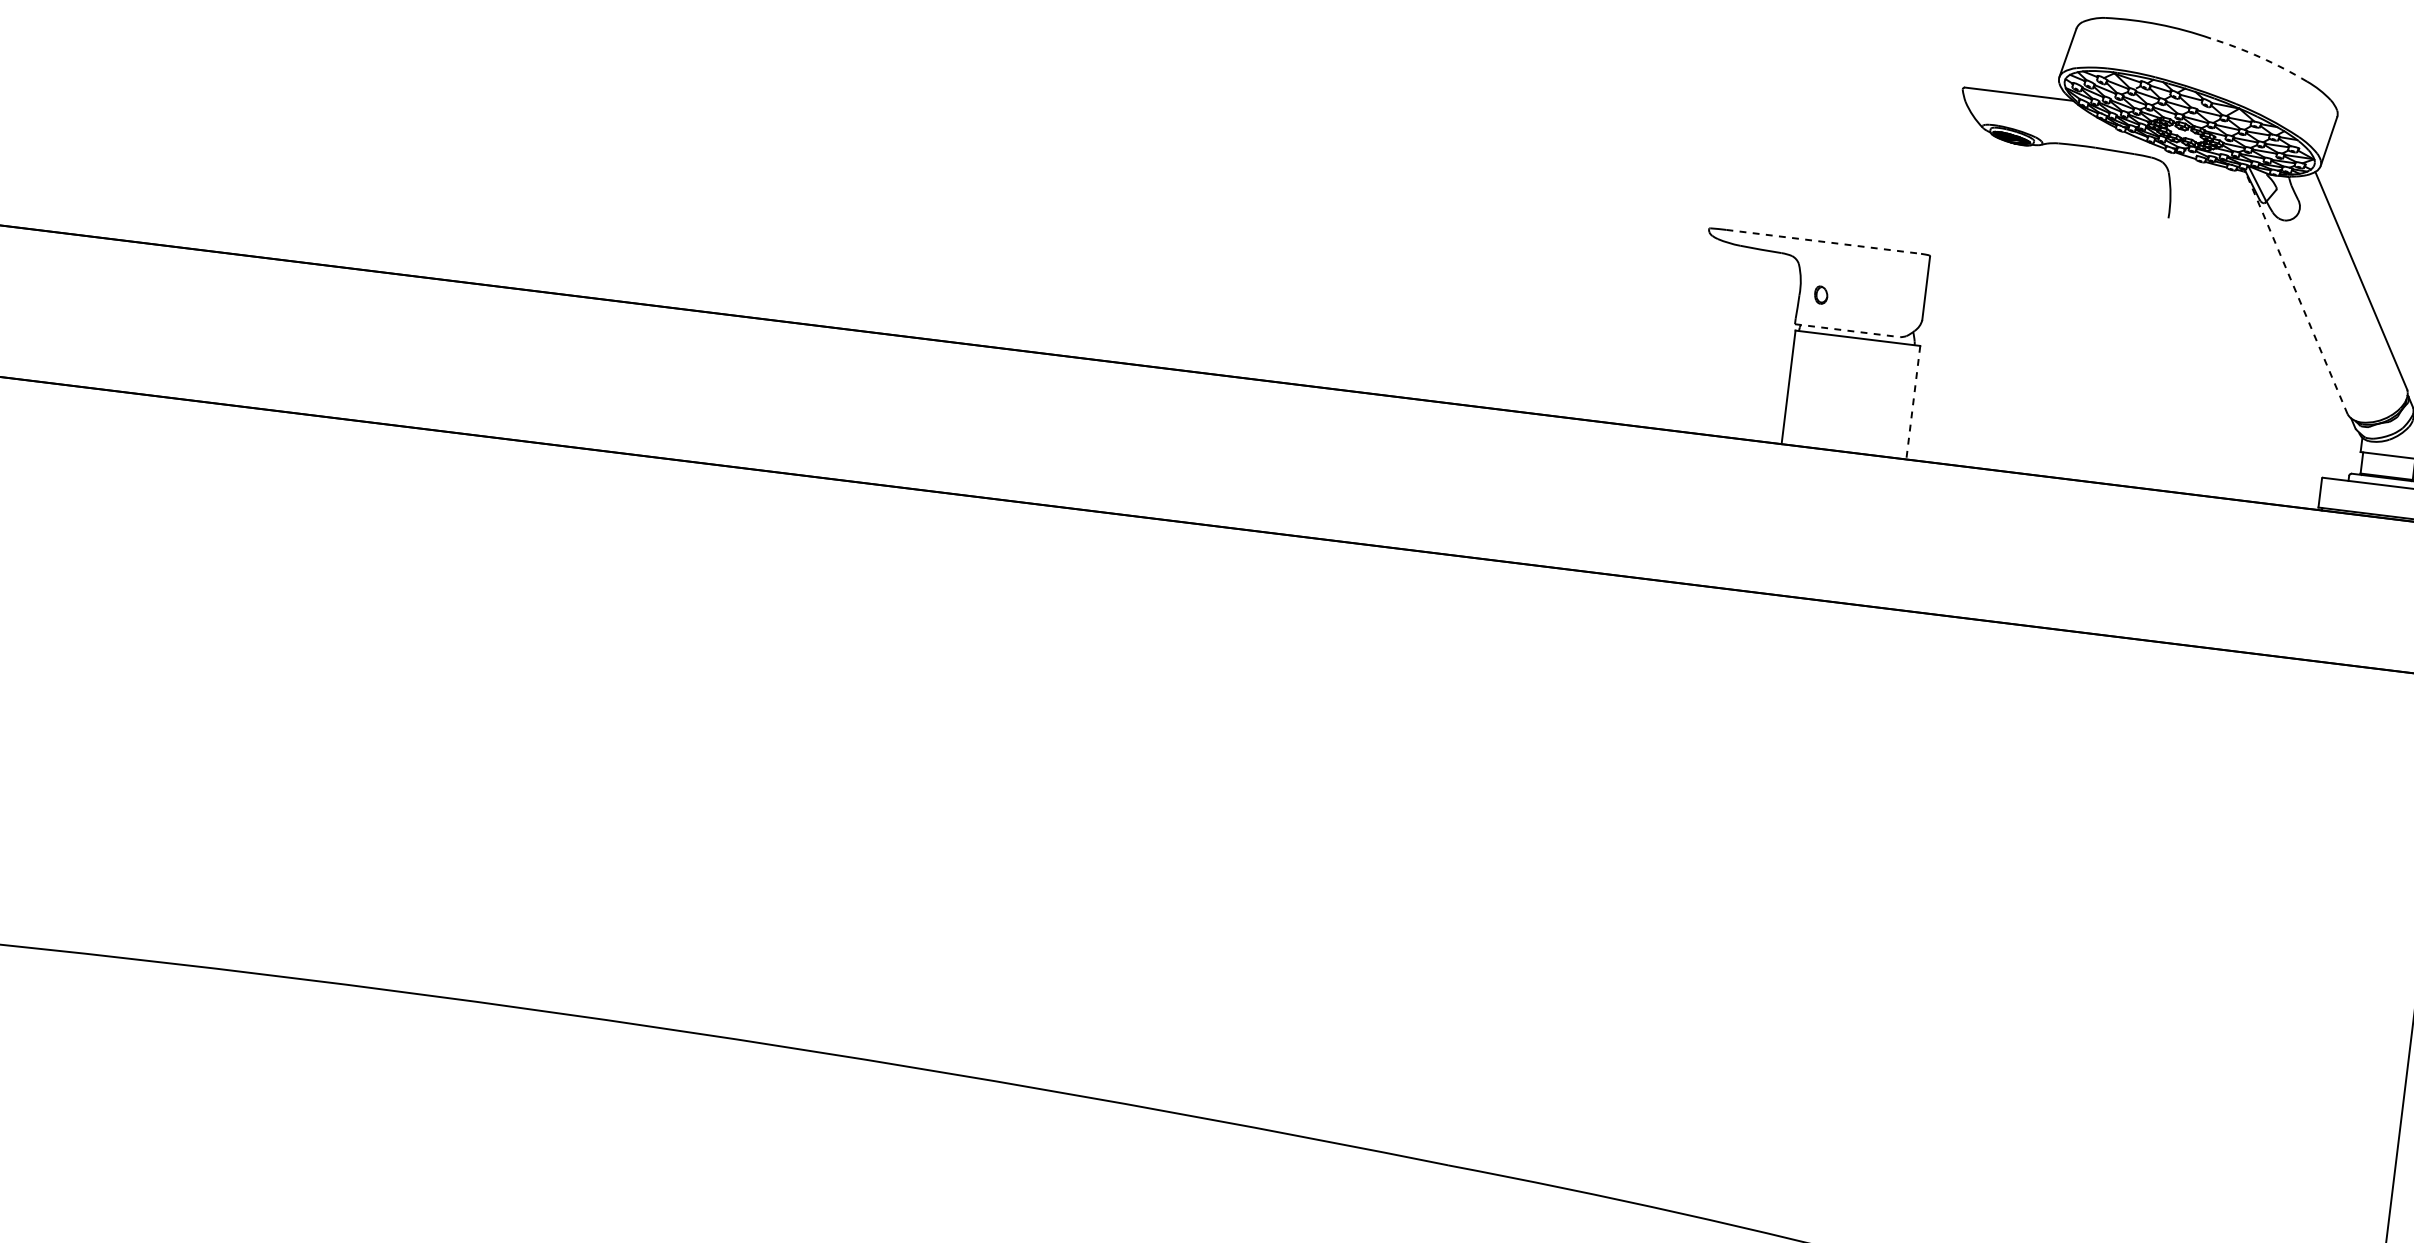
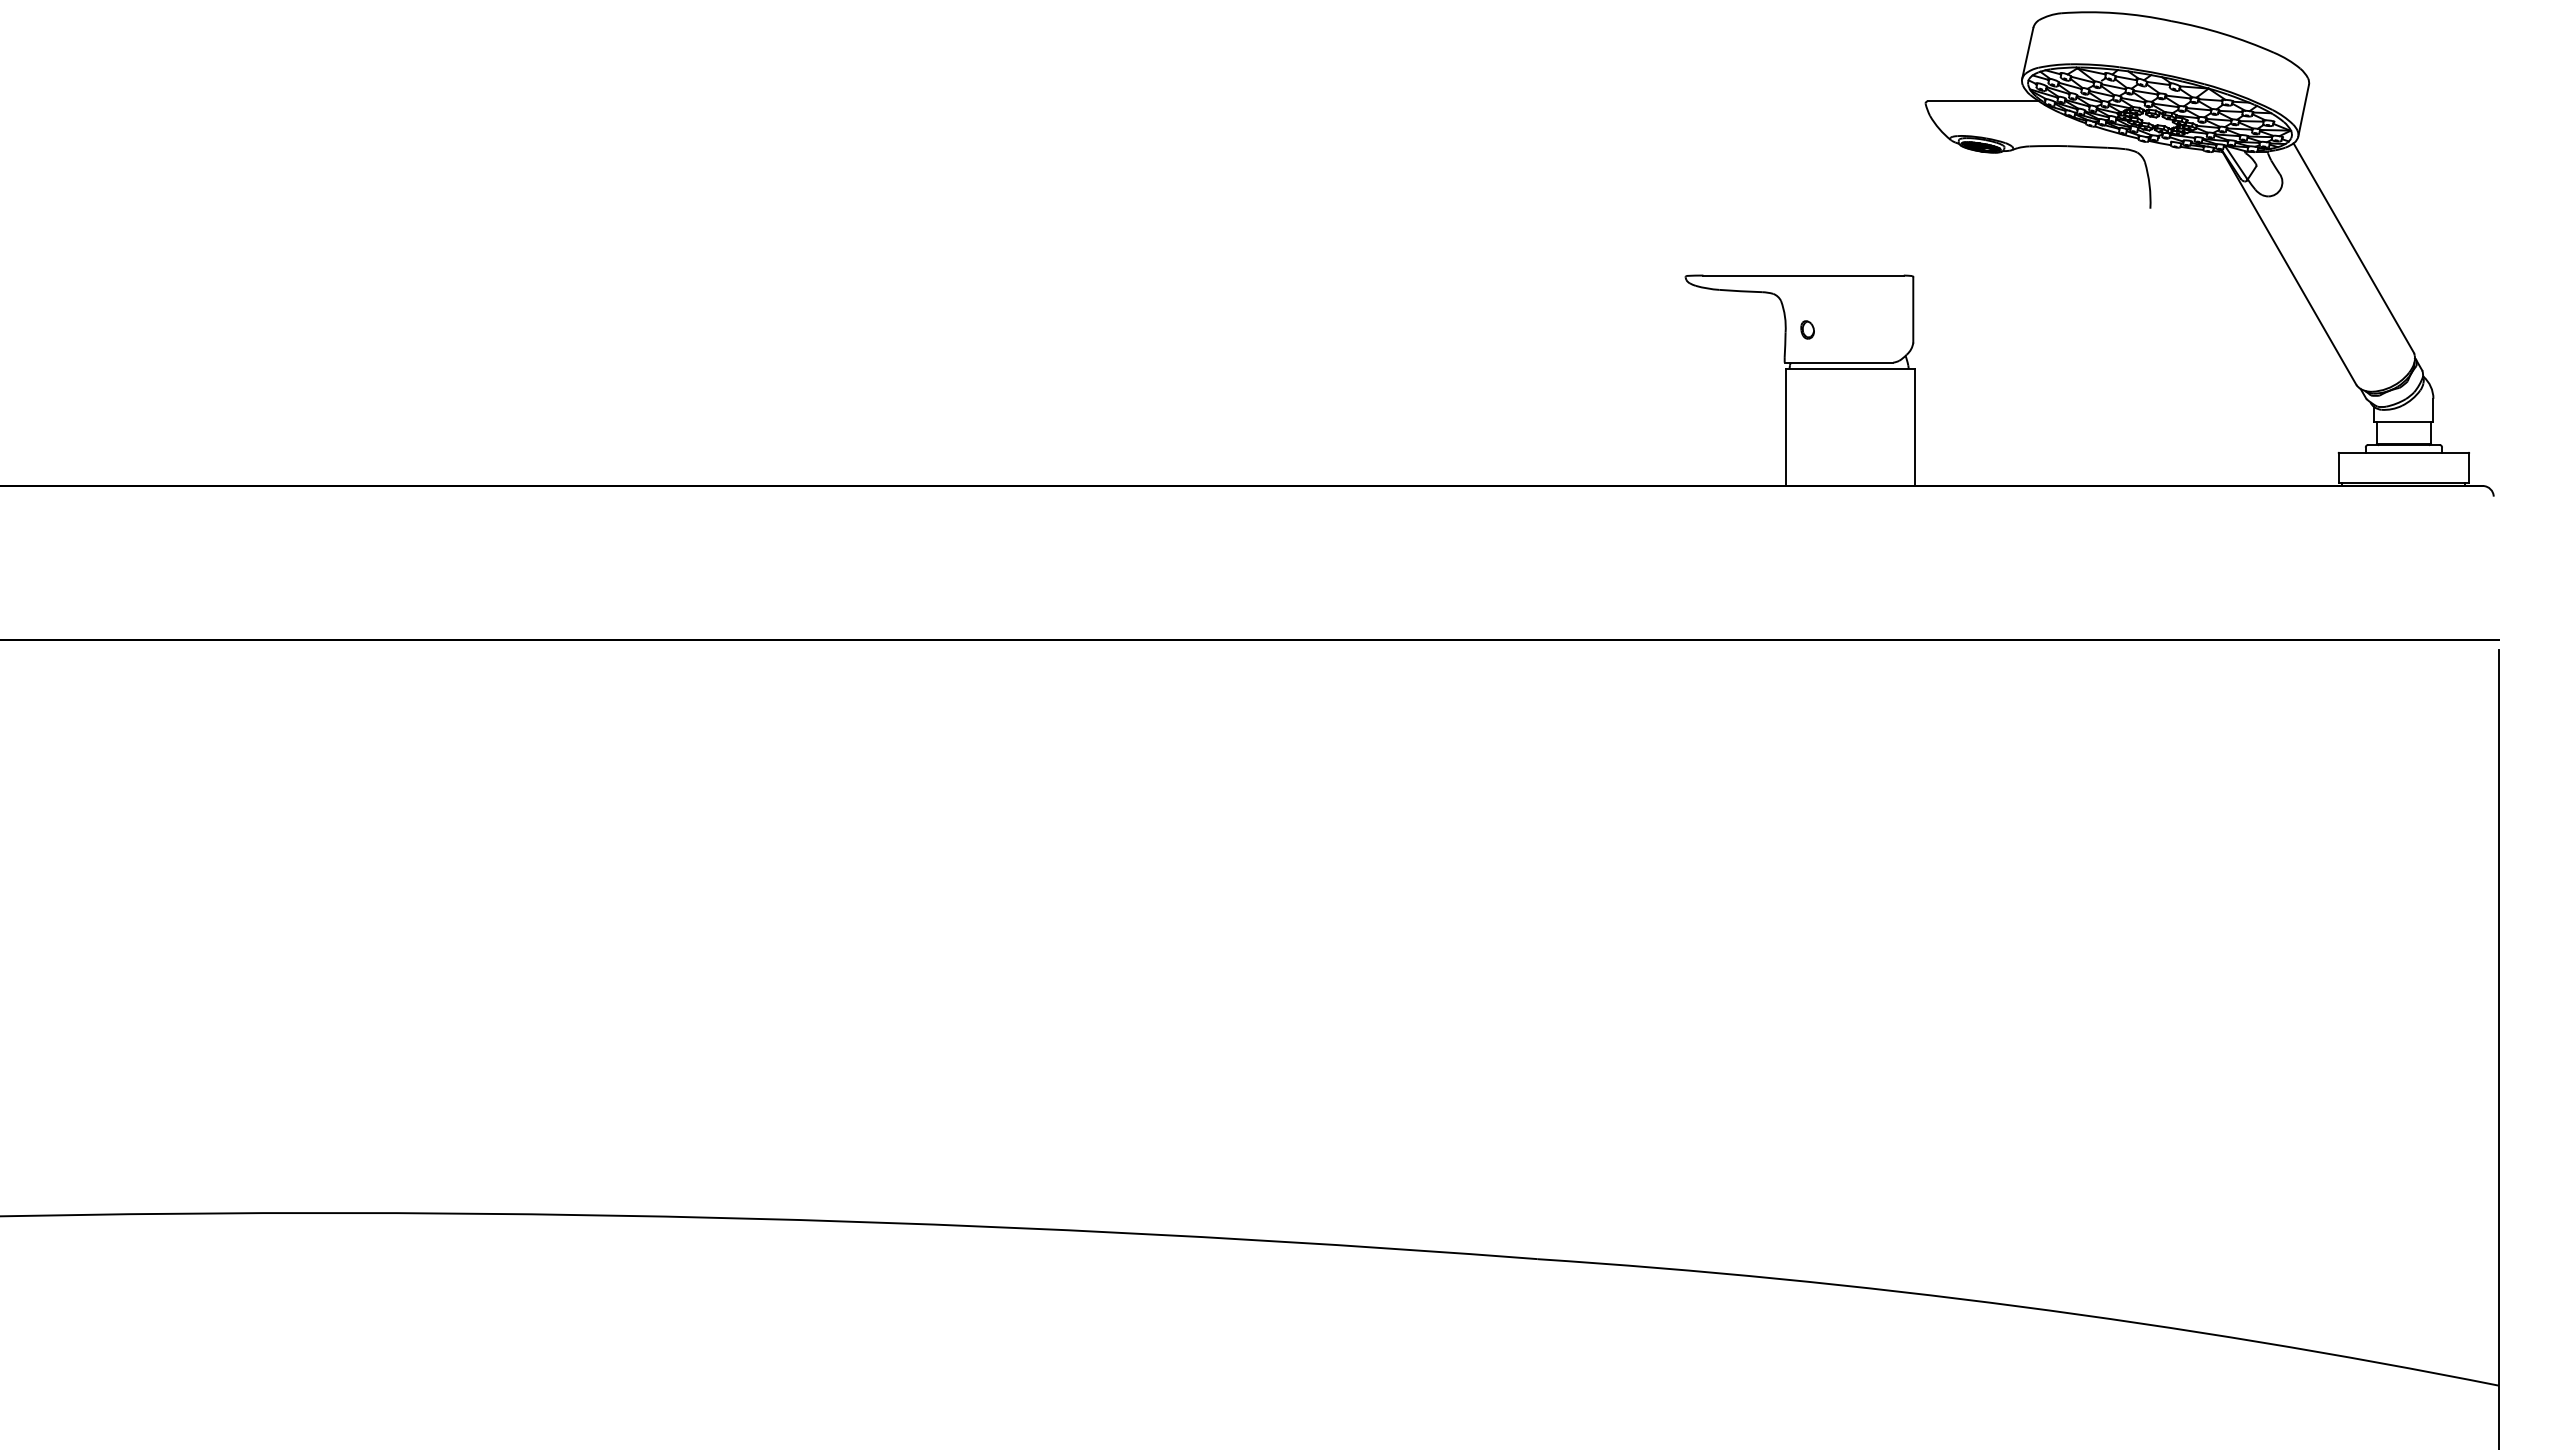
arc: (2260, 56) -> (2223, 33), dashed -> solid
line: (1824, 241) -> (1804, 275), dashed -> solid
line: (2296, 292) -> (2289, 268), dashed -> solid
line: (1848, 330) -> (1839, 362), dashed -> solid
line: (1913, 403) -> (1914, 428), dashed -> solid

